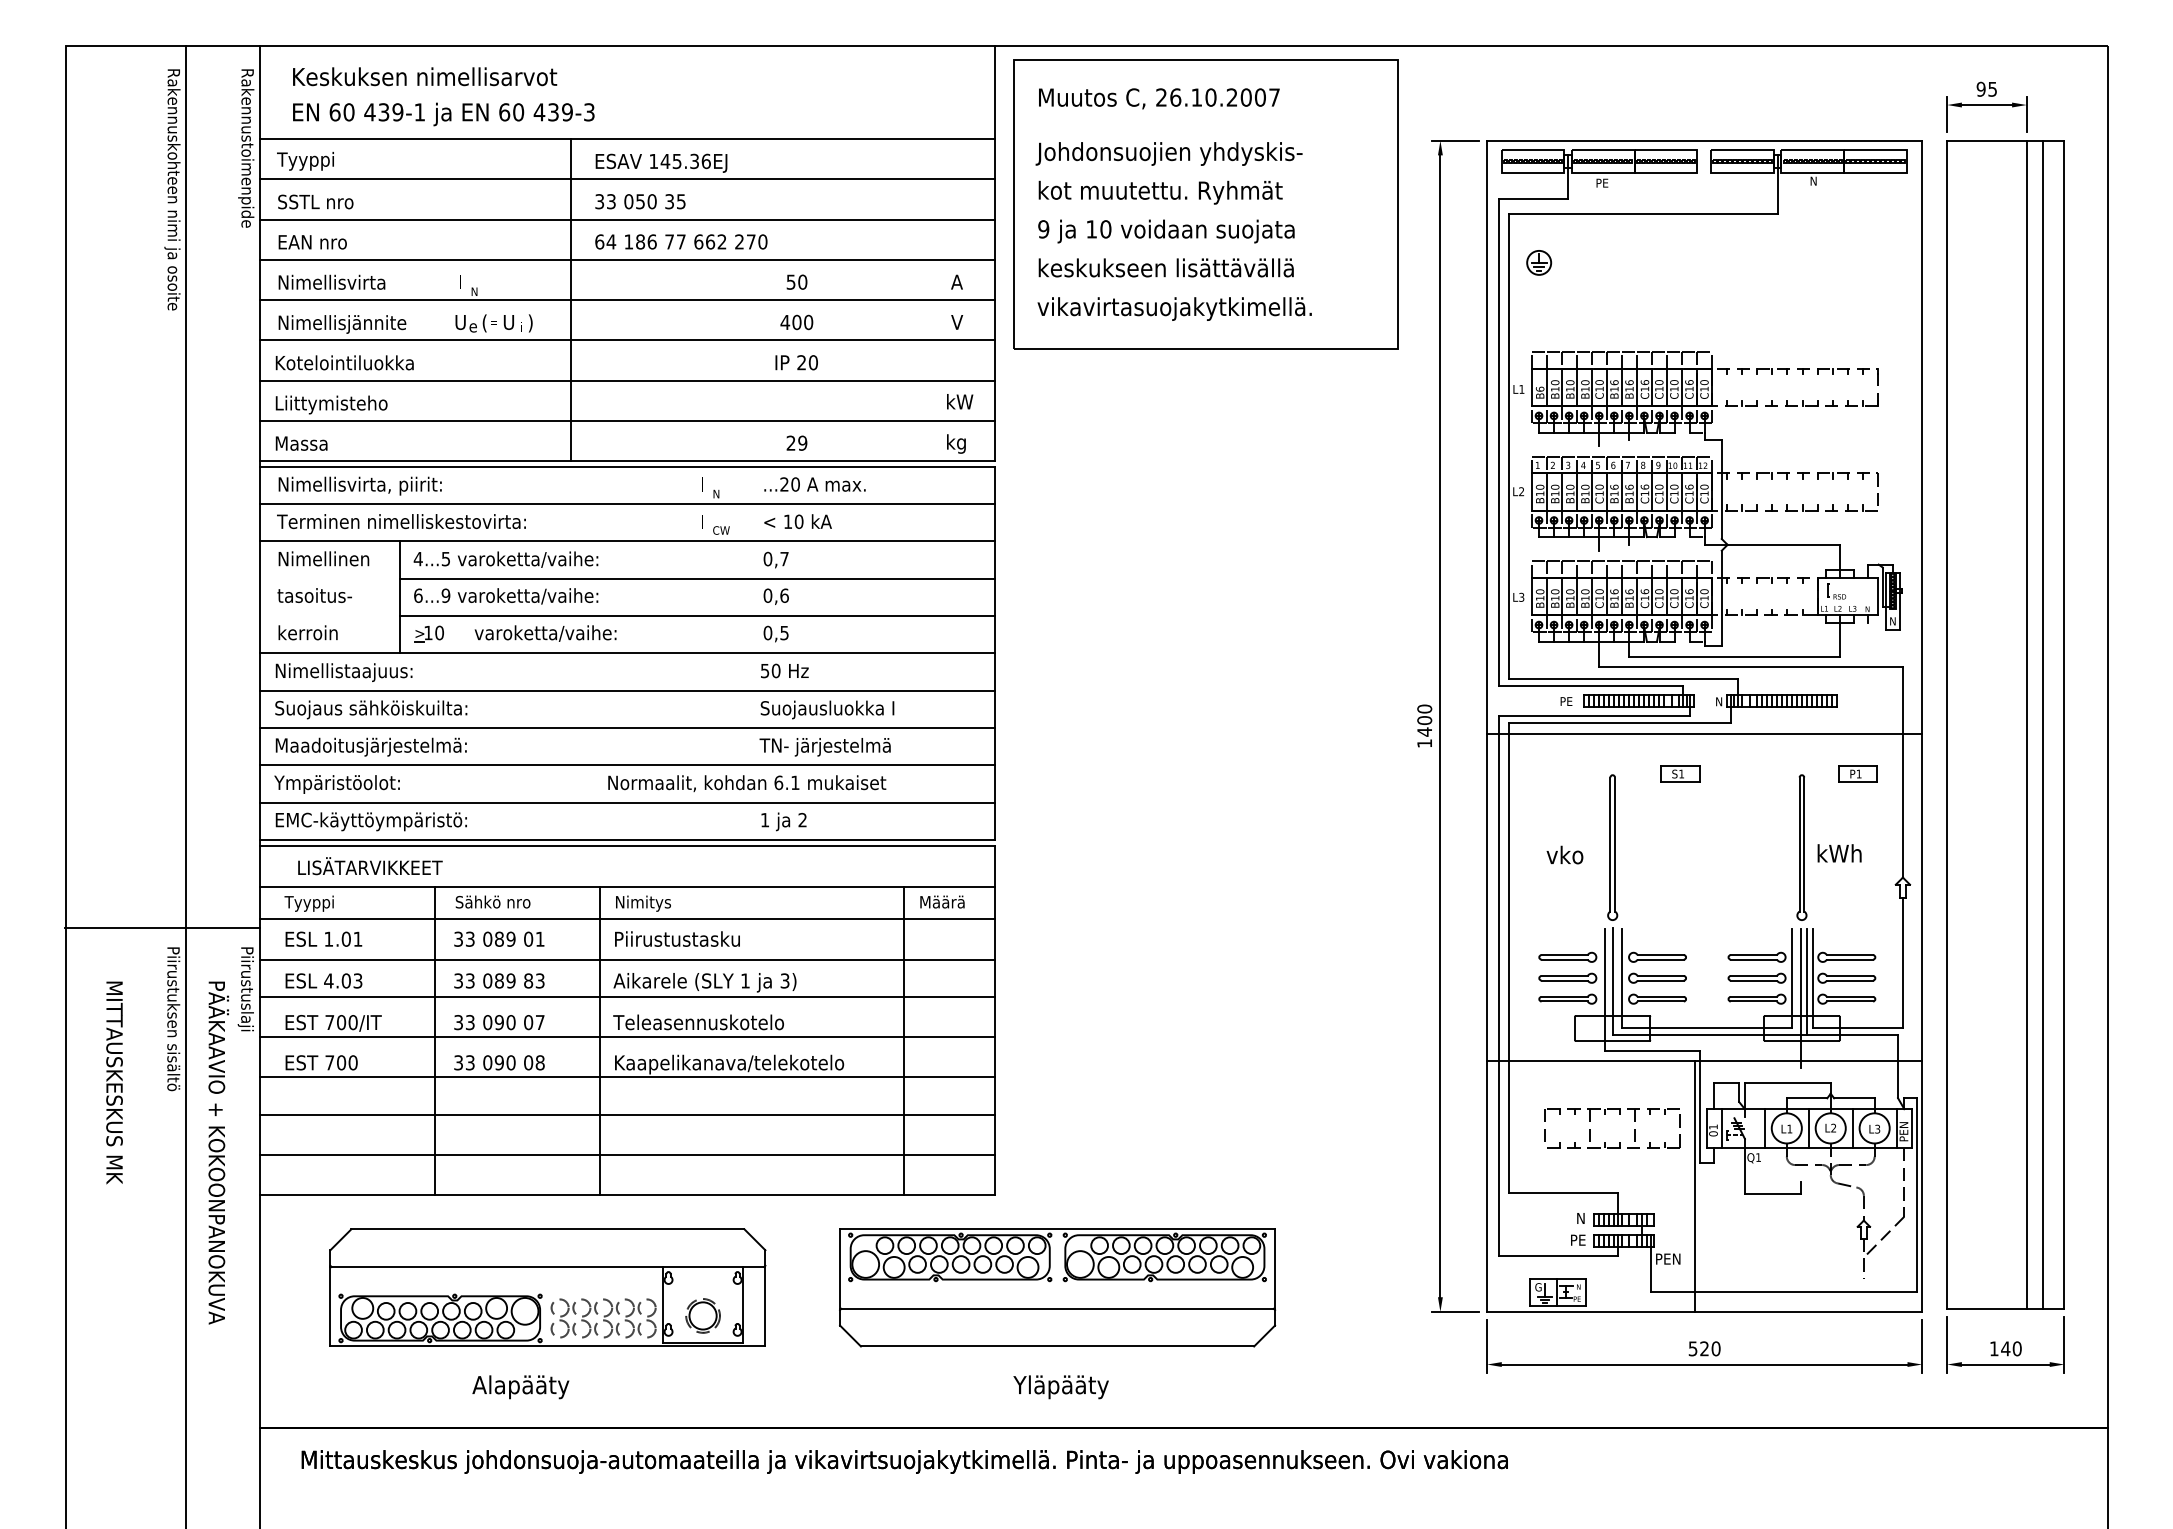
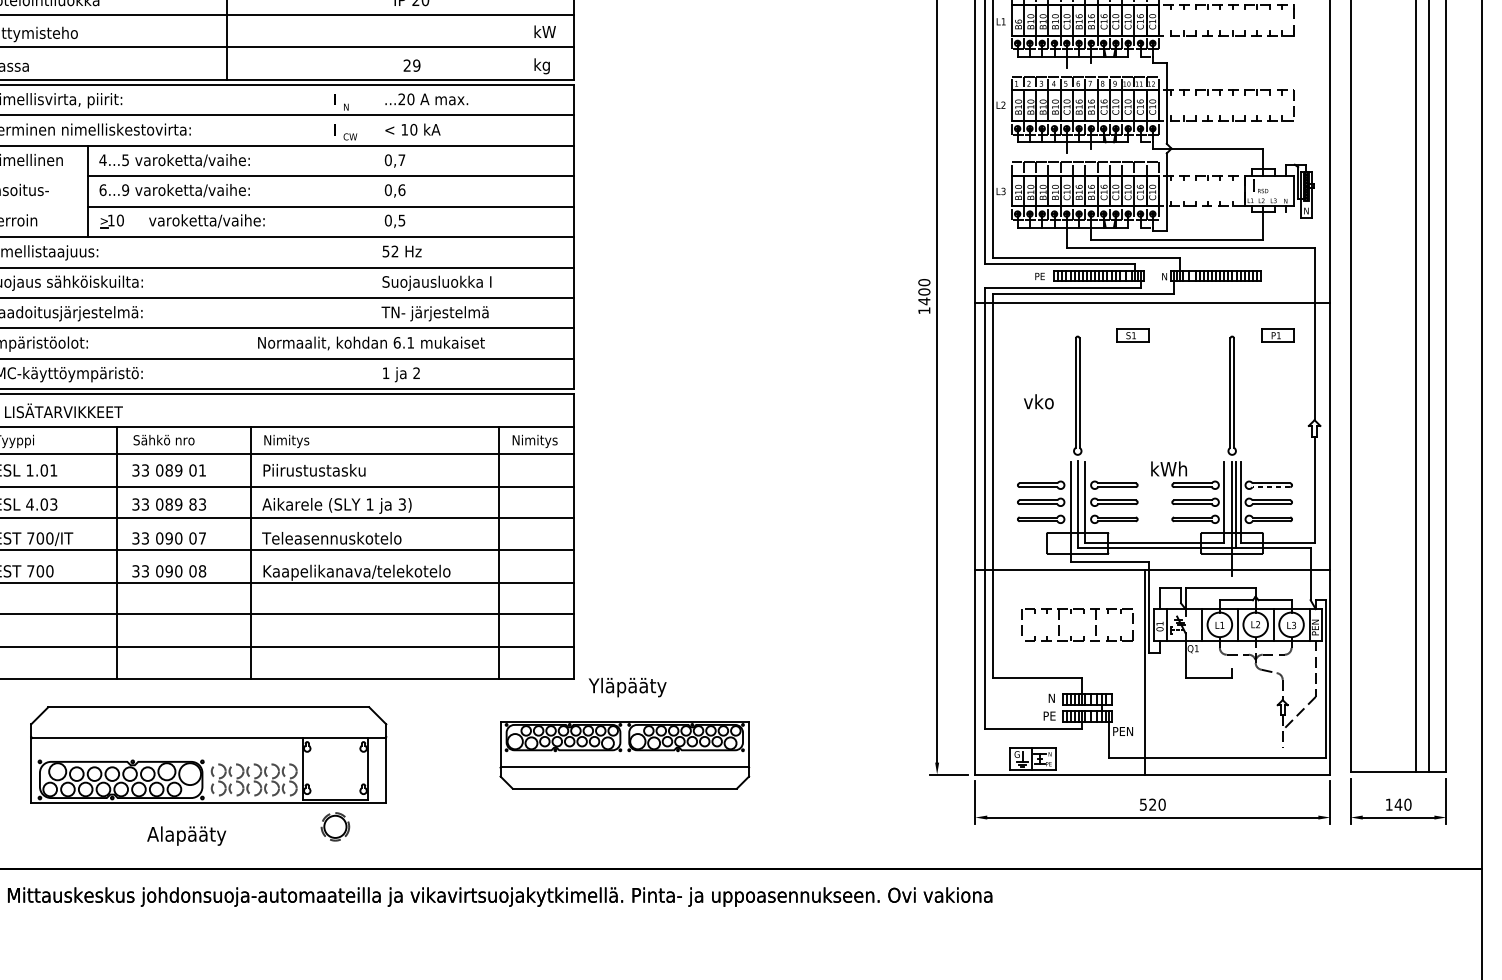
text: (775, 670) -> (394, 251), 50 -> 52
text: (1839, 853) -> (1169, 469), moved
text: (948, 903) -> (535, 441), Määrä -> Nimitys
line: (1849, 959) -> (1271, 487), solid -> dashed
part: (1057, 1287) -> (624, 754), size x0.7
part: (702, 1315) -> (334, 826), moved
text: (1060, 1387) -> (627, 687), moved

